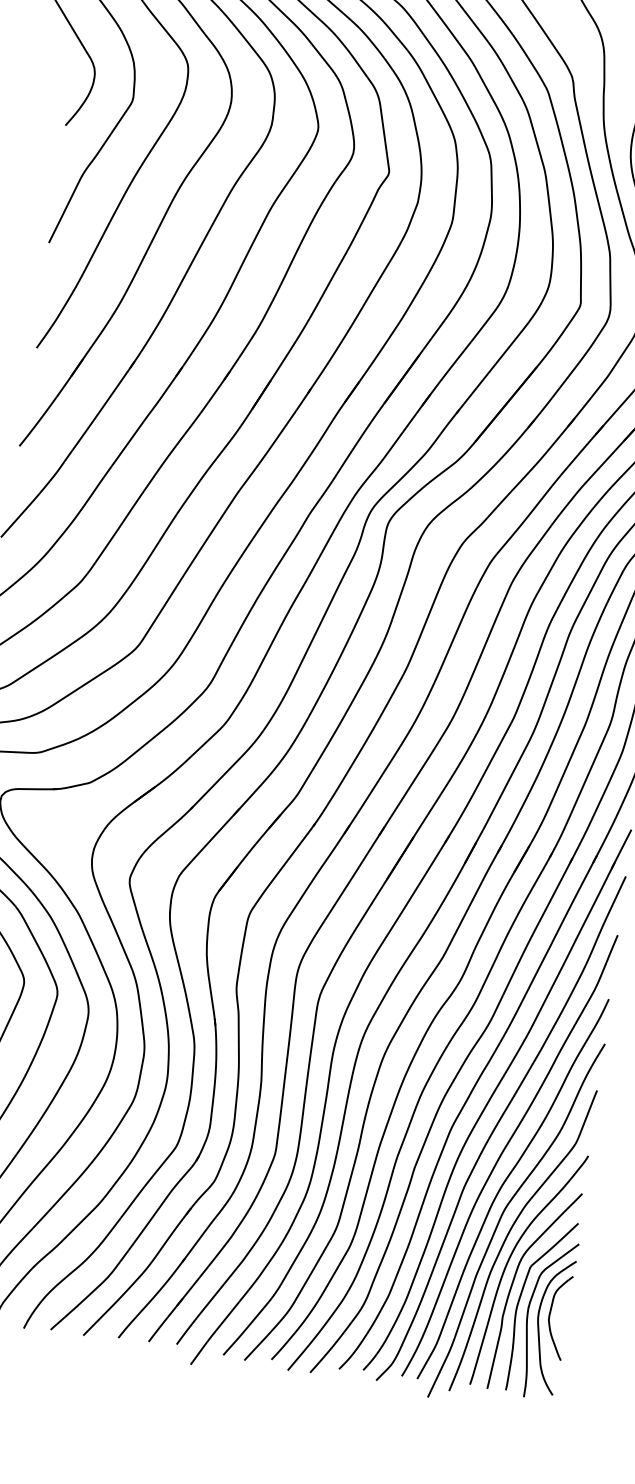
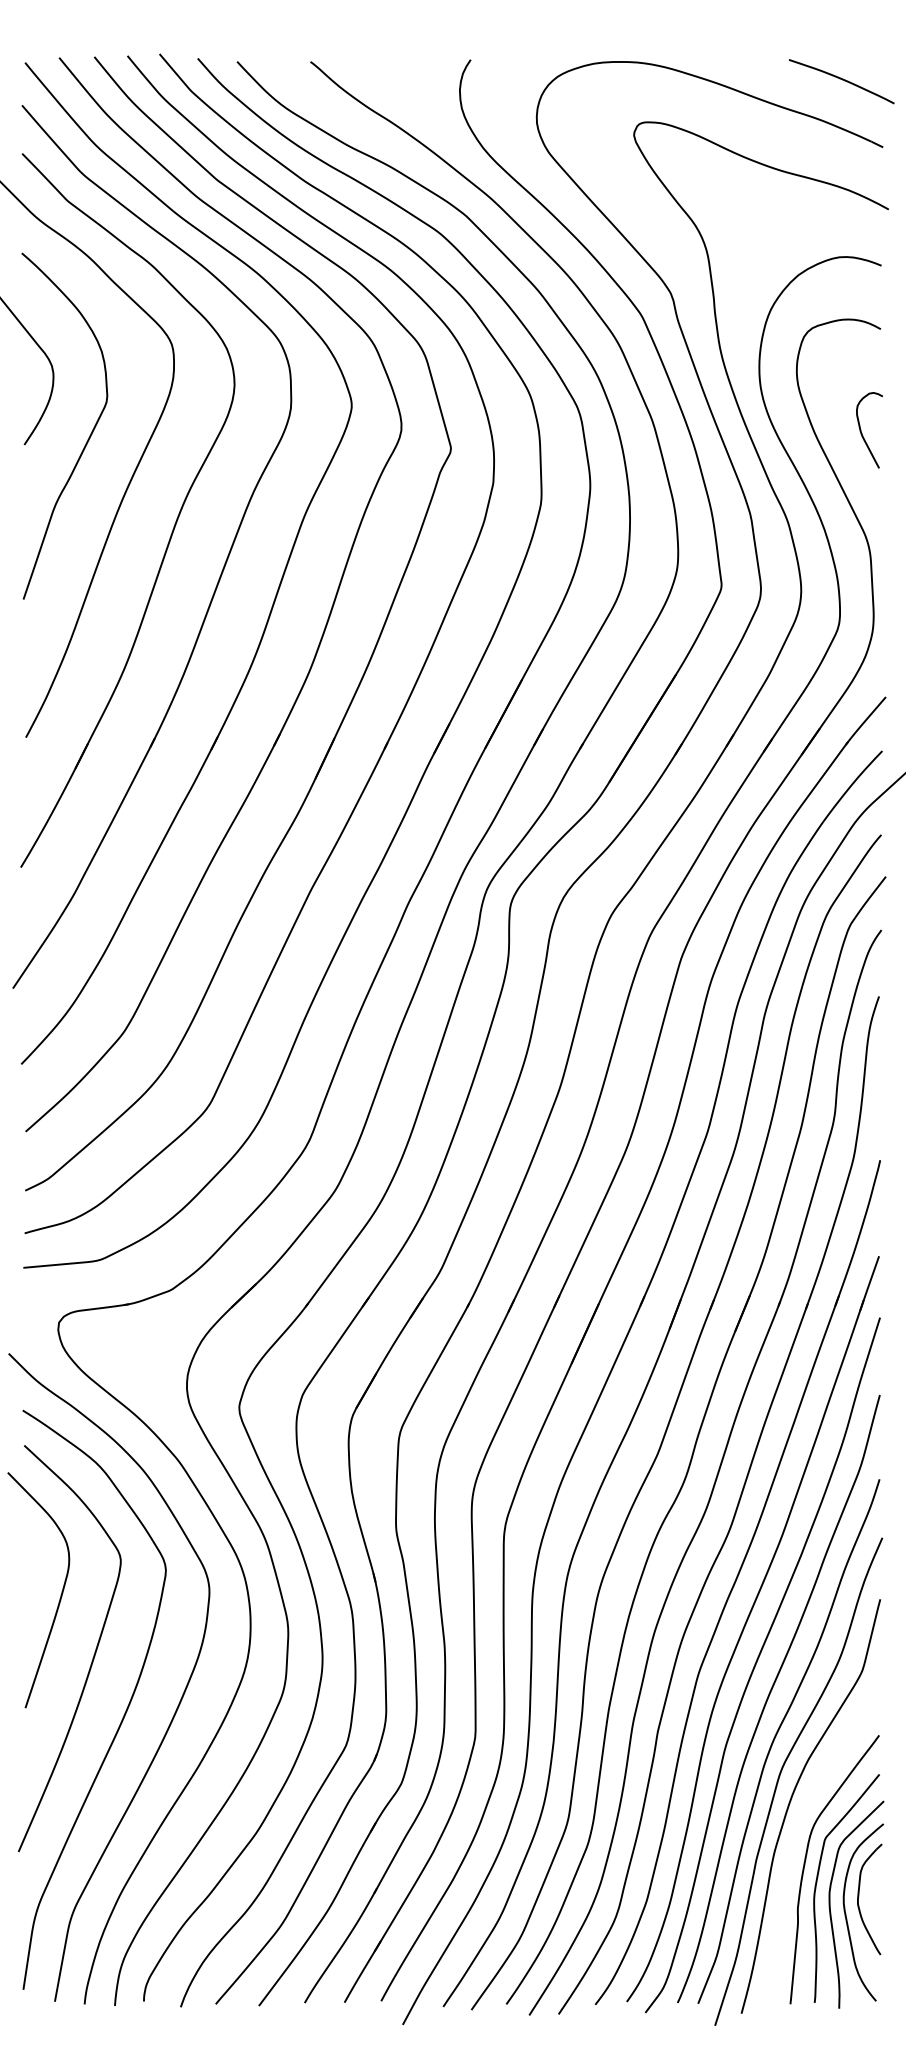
curve: (509, 1261) -> (796, 1835), removed

